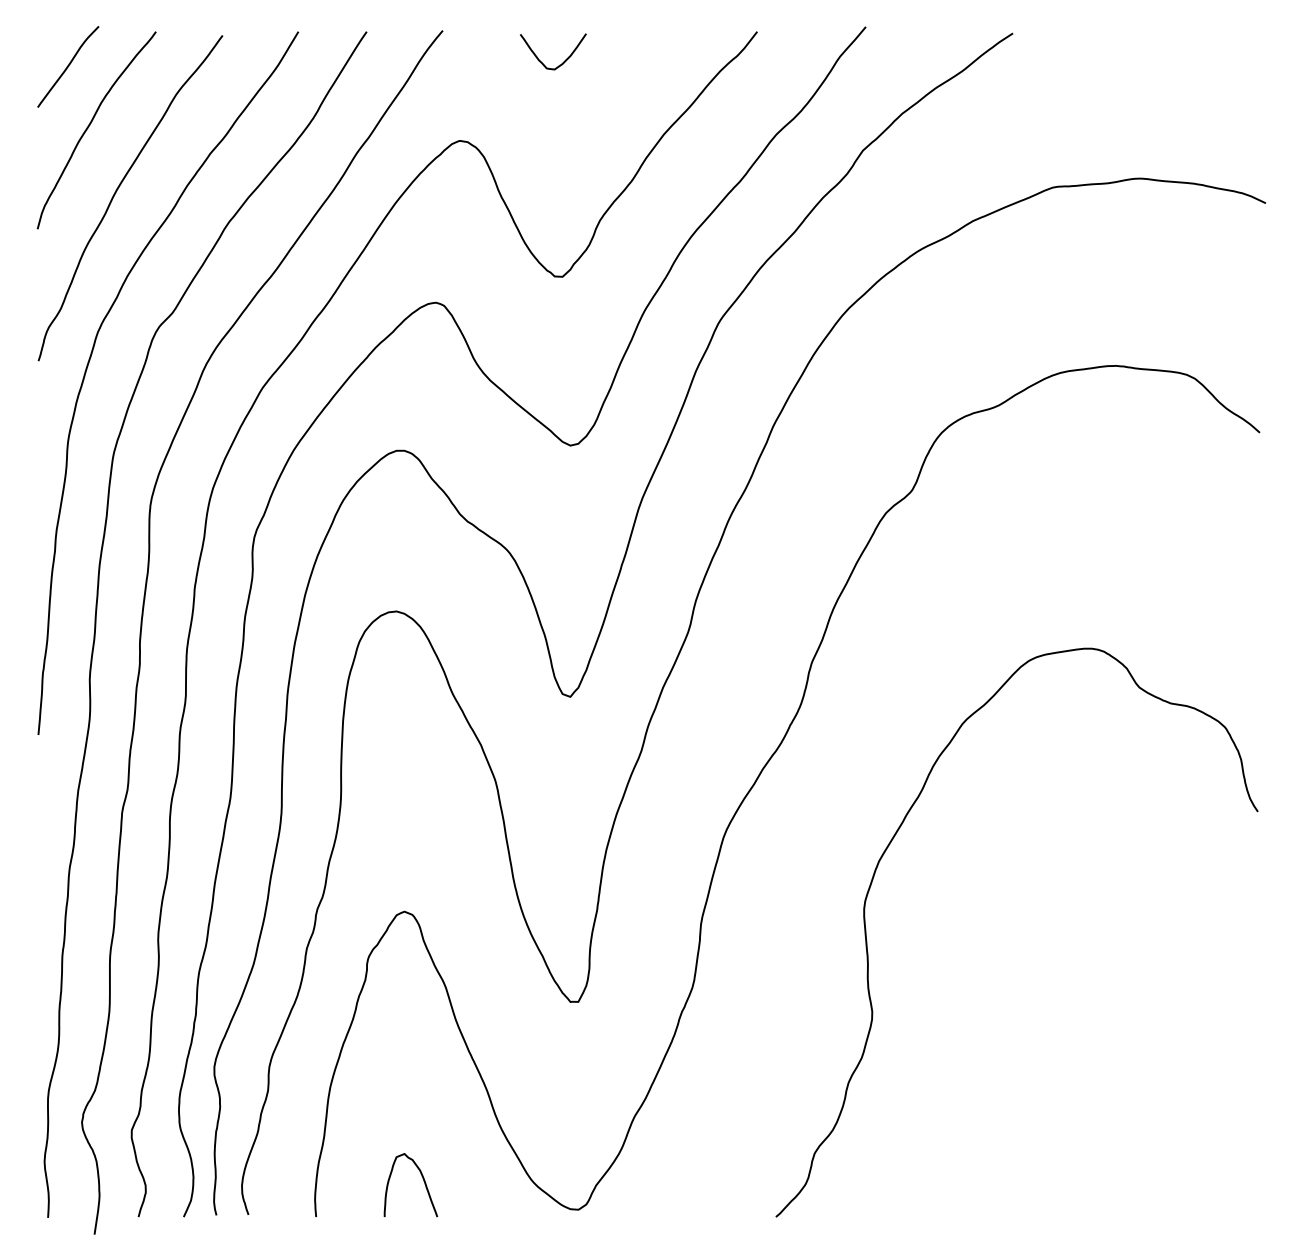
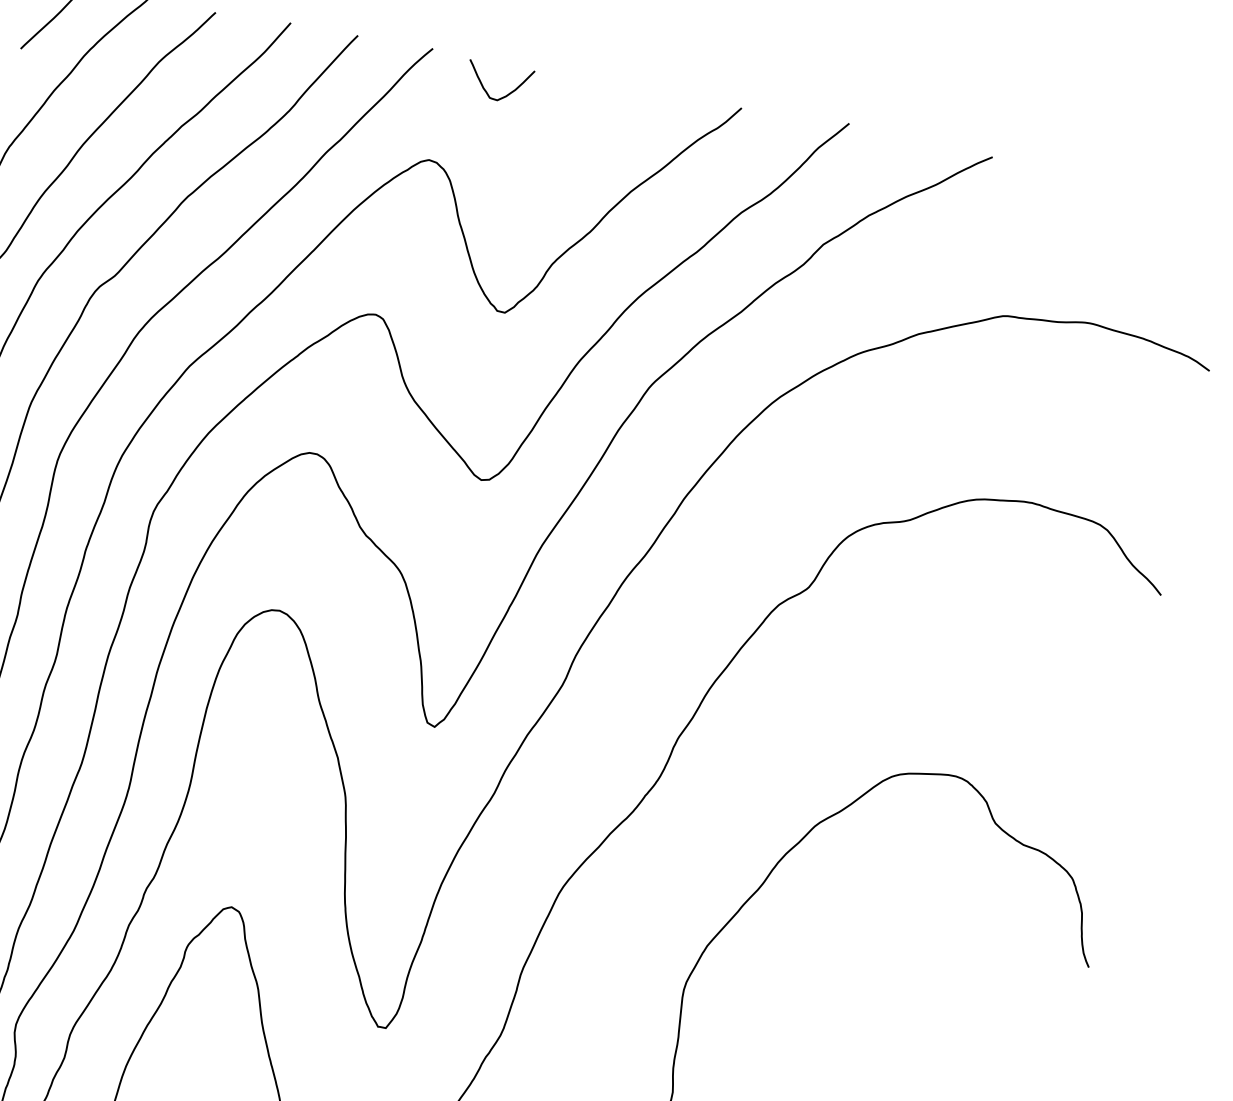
curve: (563, 61) -> (507, 94), moved

